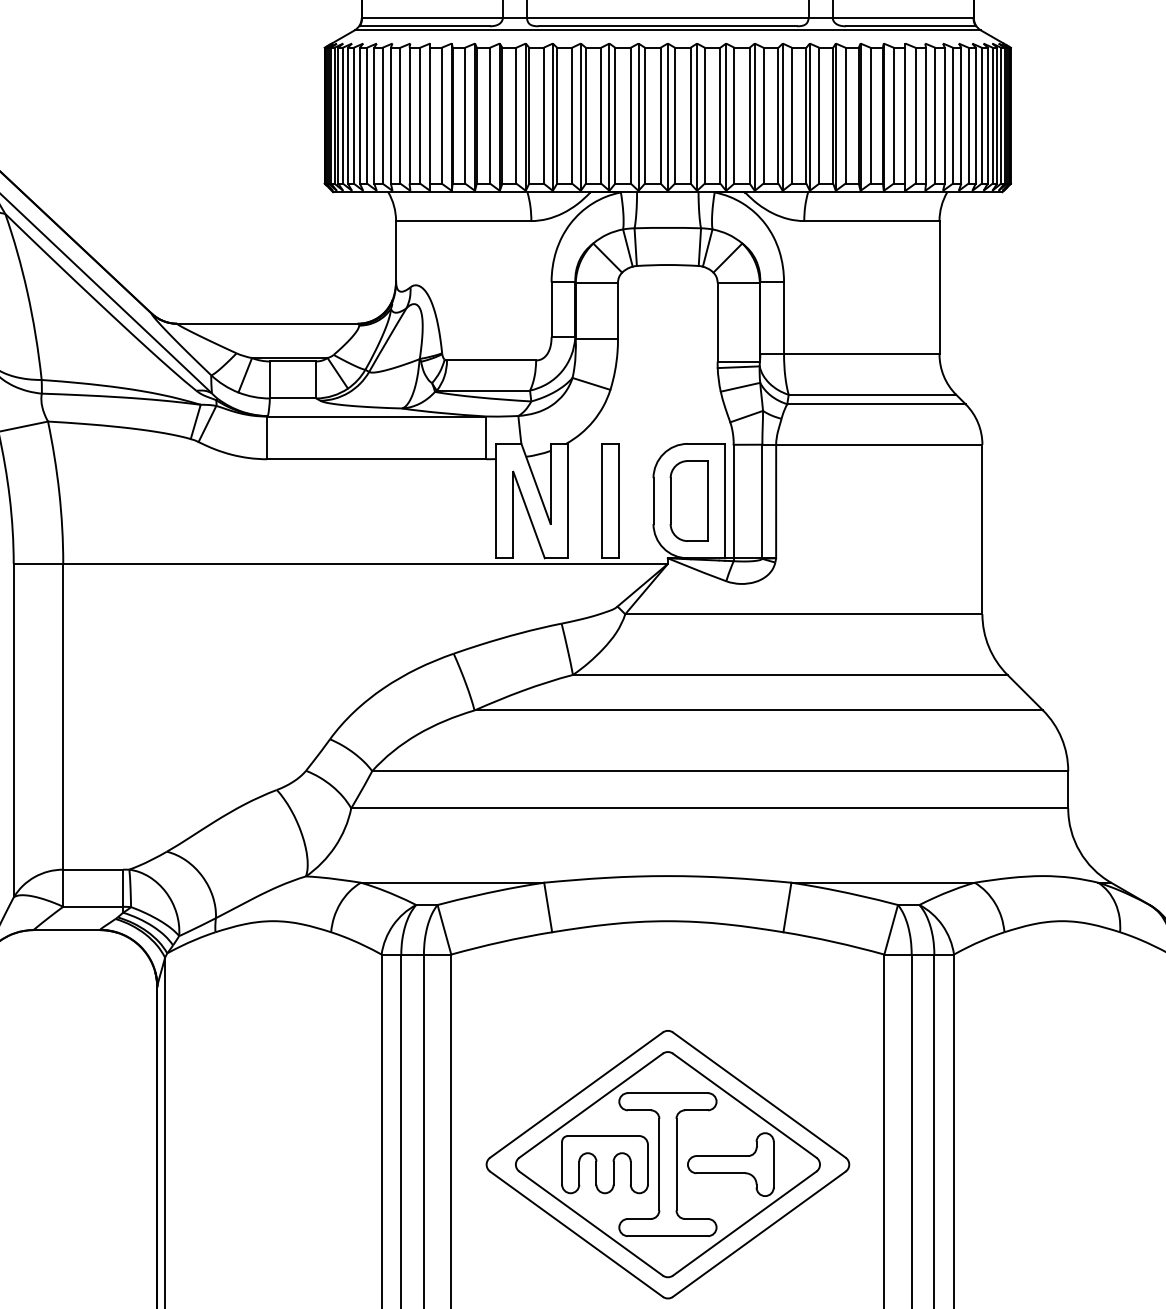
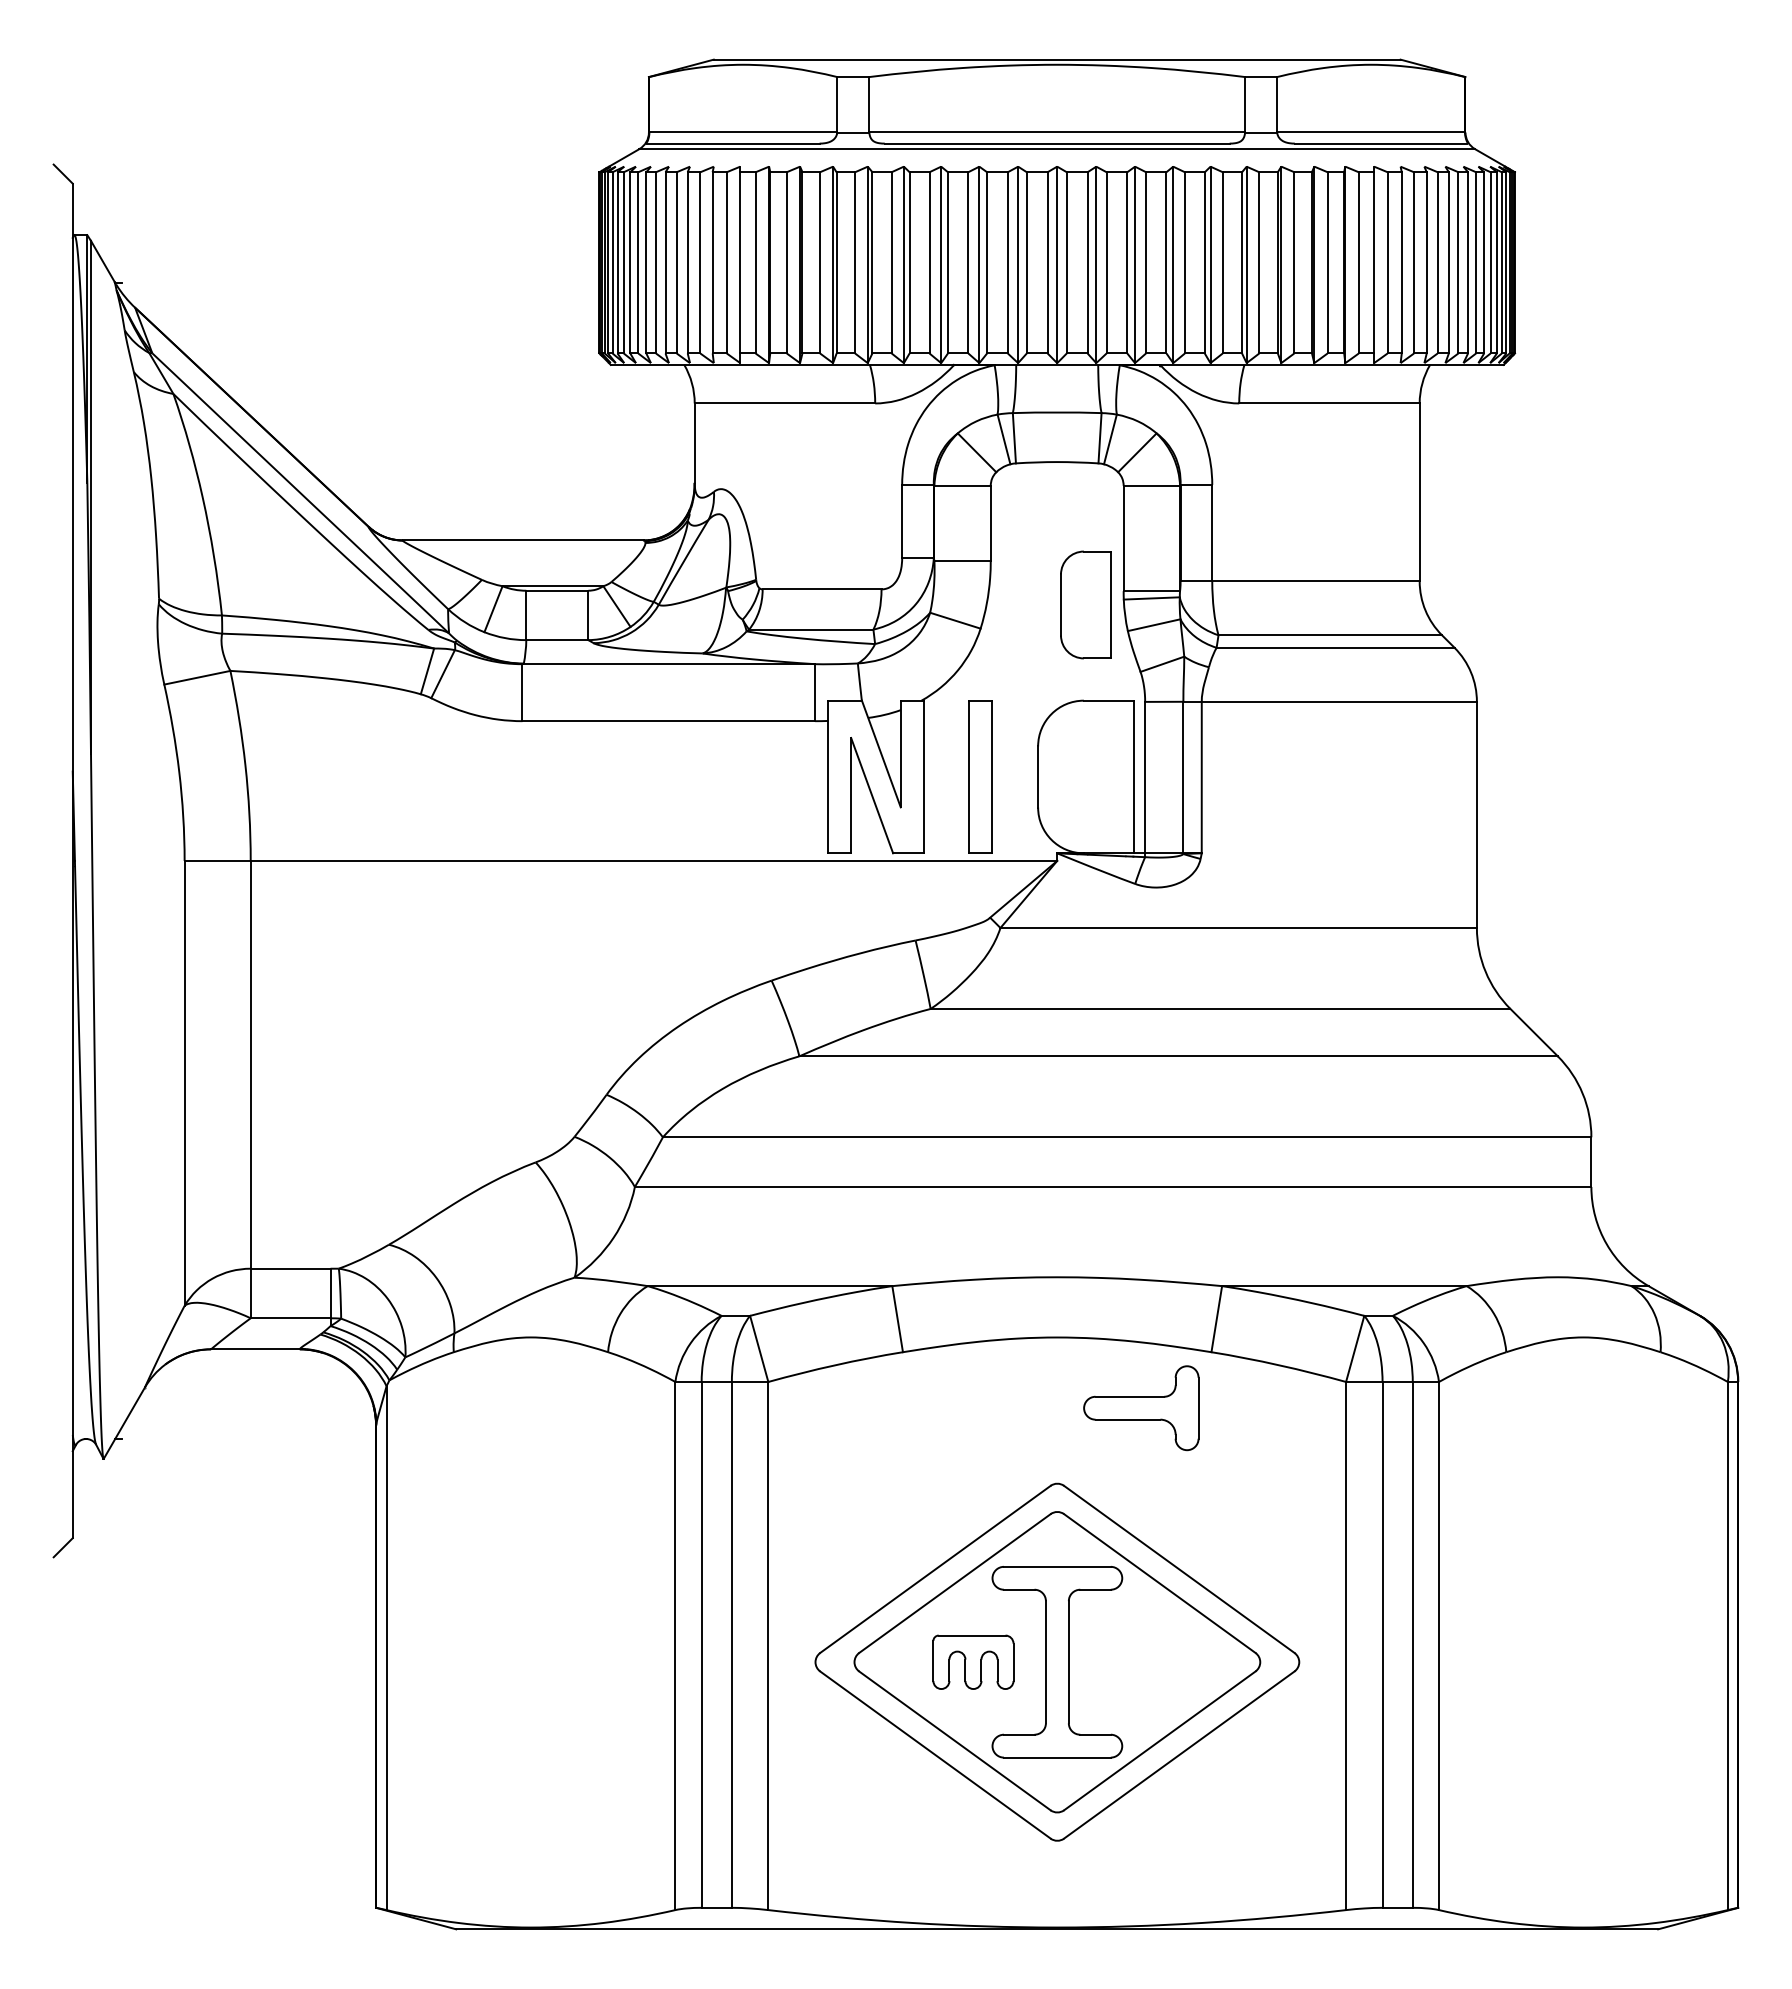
part: (689, 500) -> (1085, 604), moved
part: (605, 1164) -> (973, 1662), size x0.7
part: (730, 1164) -> (1141, 1408), moved

